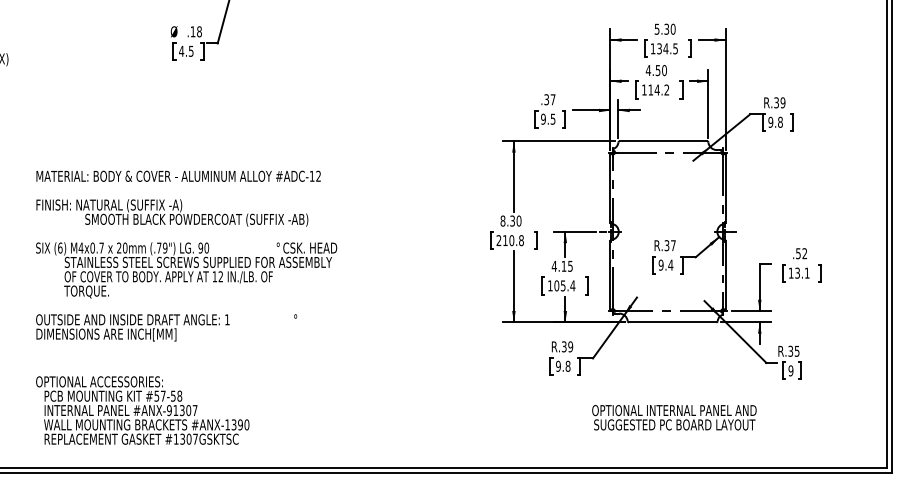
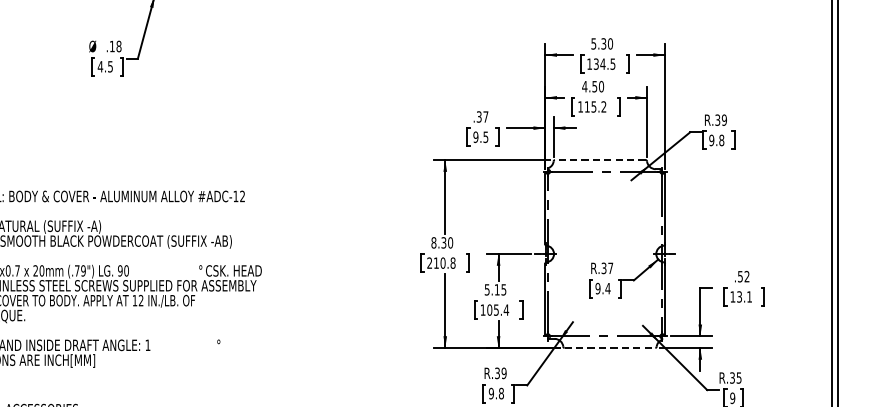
text: (656, 89) -> (593, 106), 114.2 -> 115.2
line: (663, 141) -> (600, 160), solid -> dashed
text: (553, 266) -> (486, 290), 4.15 -> 5.15
line: (672, 322) -> (609, 348), solid -> dashed

